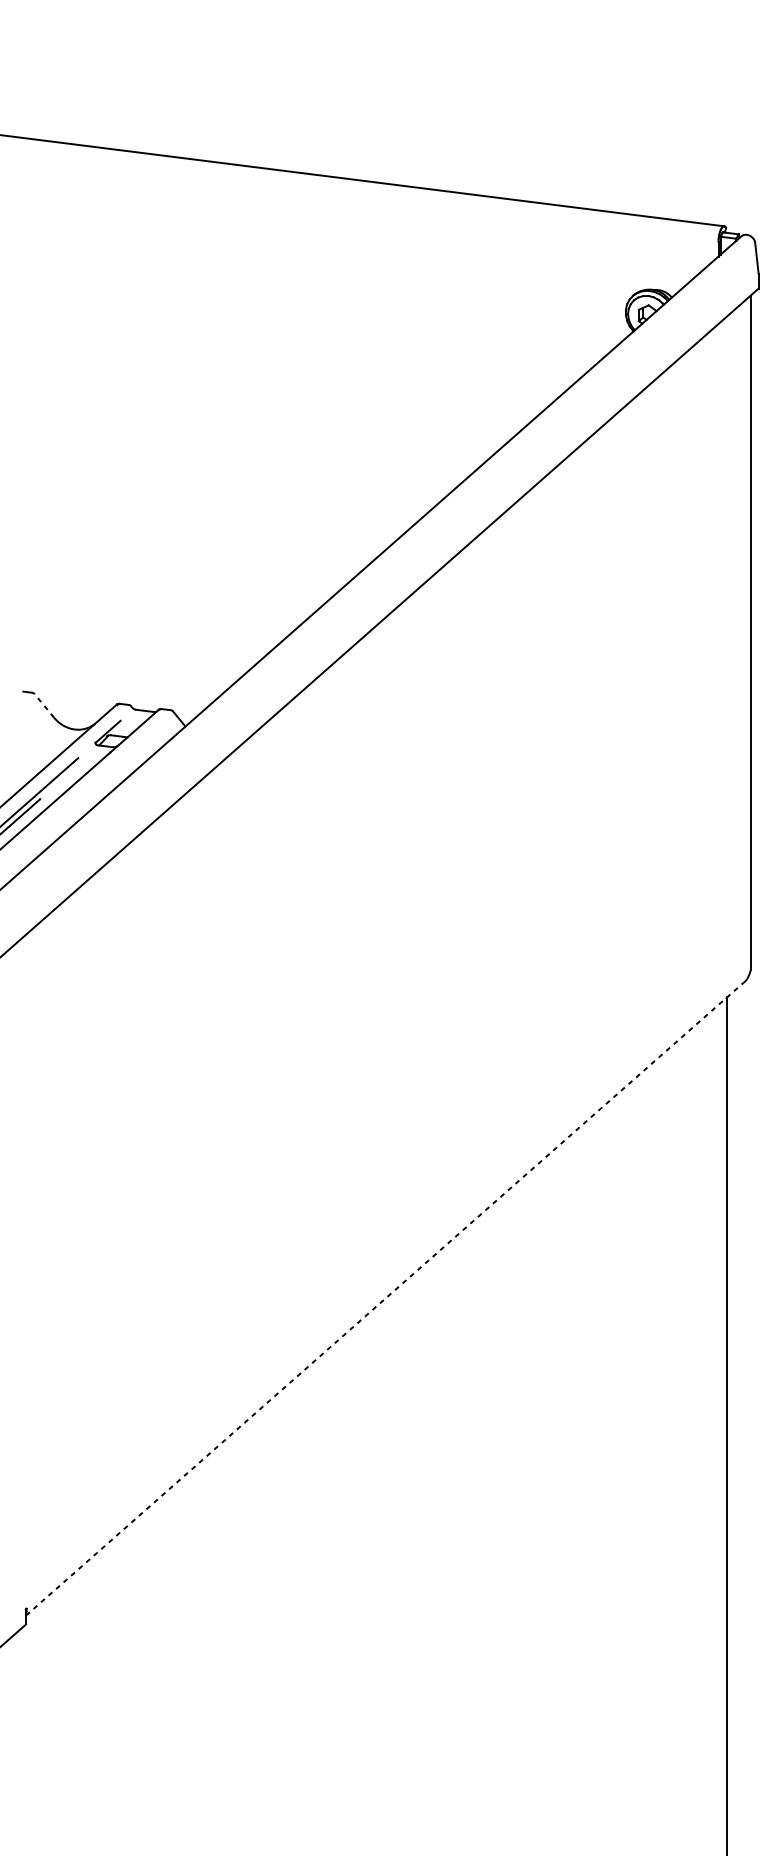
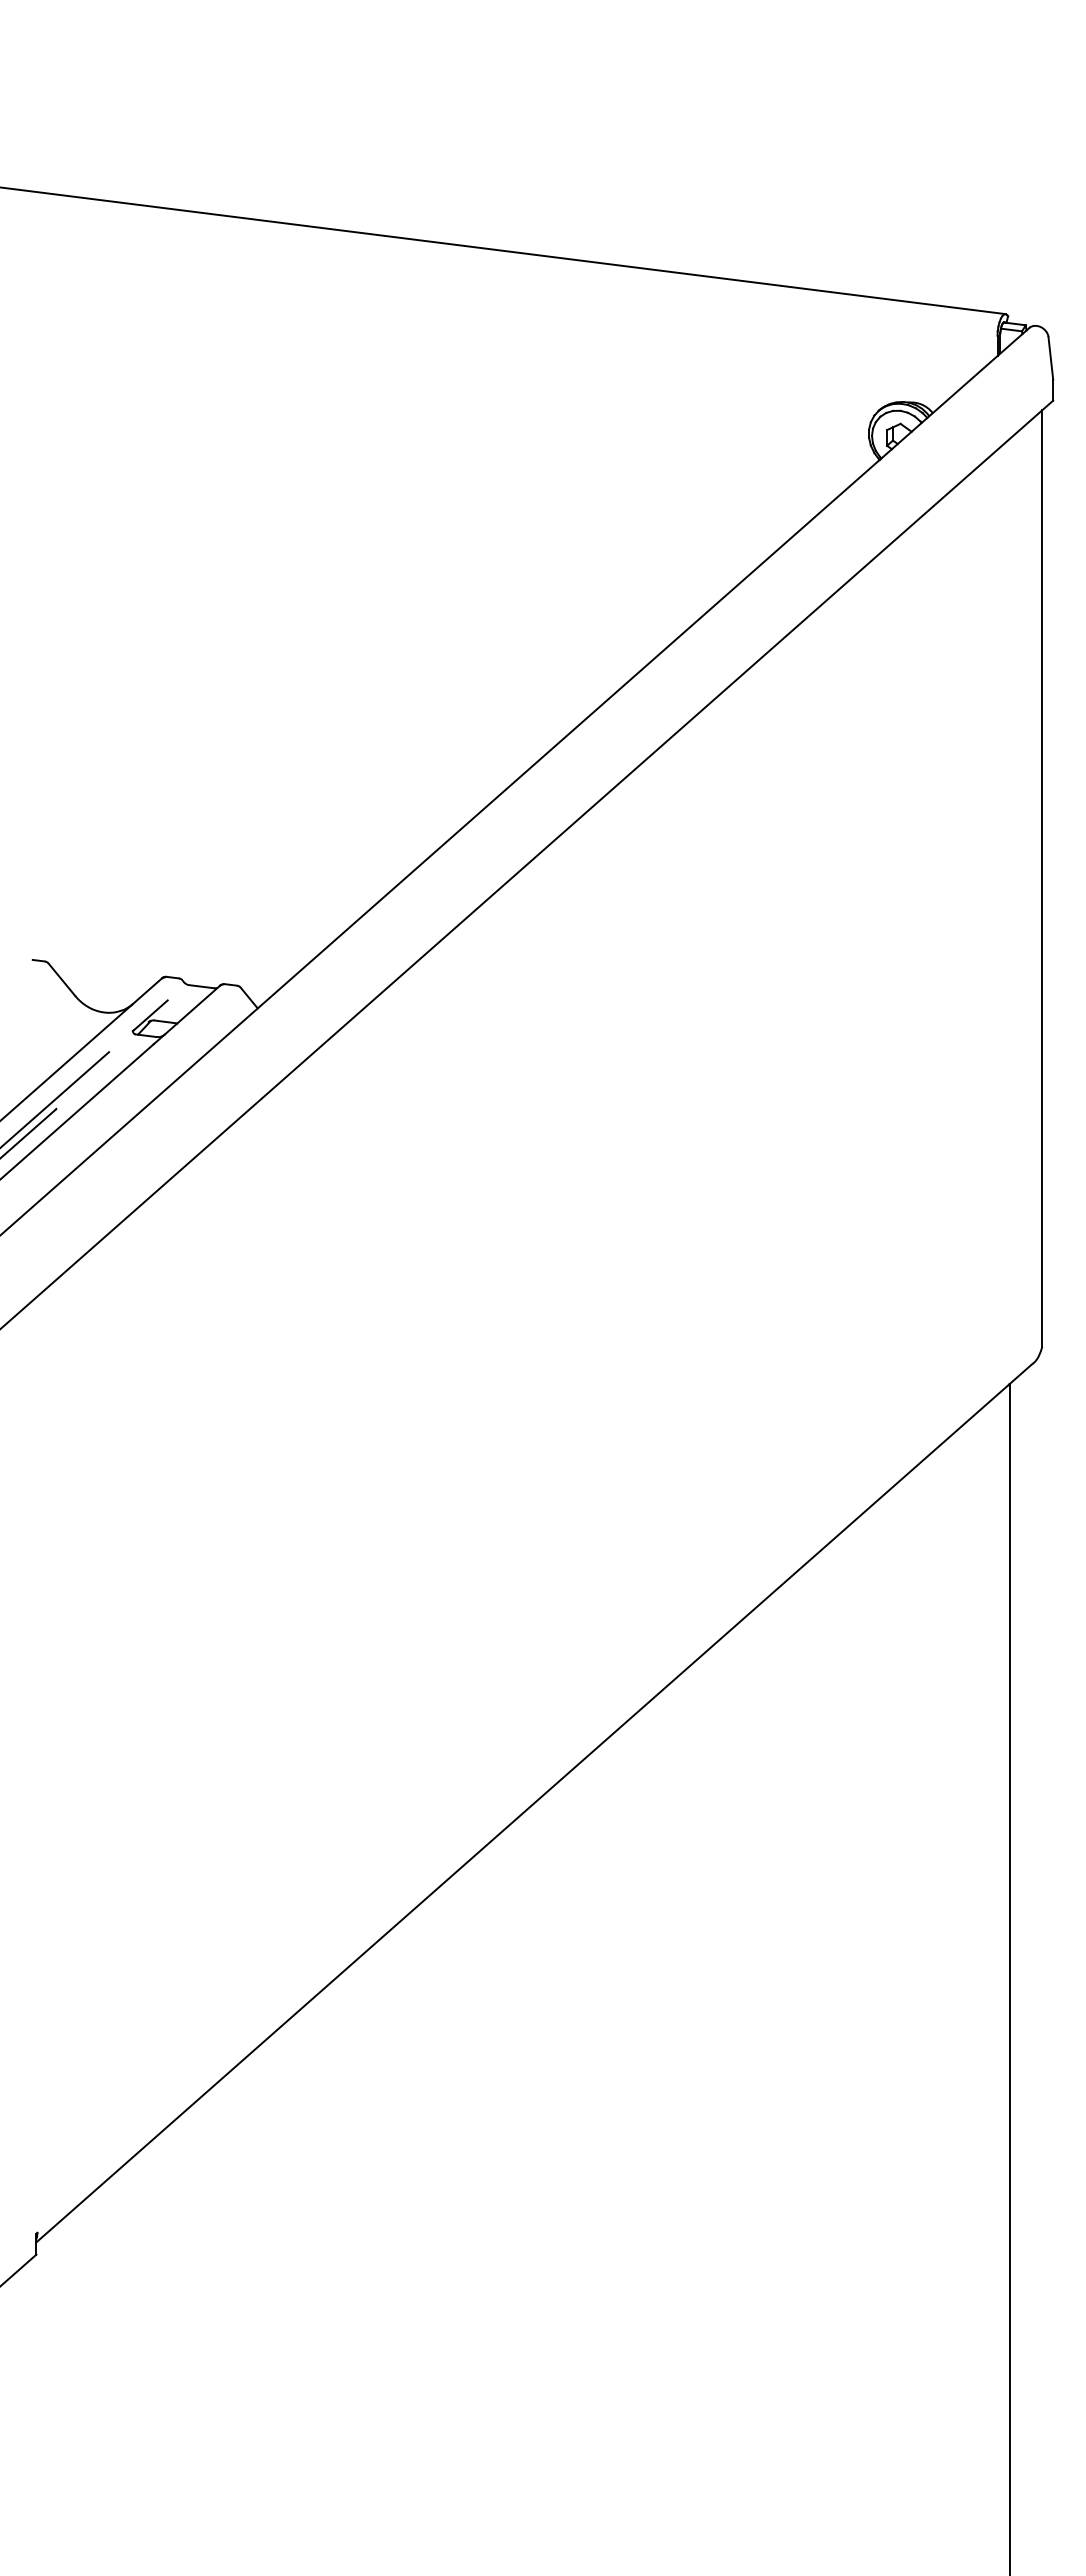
line: (44, 705) -> (61, 979), dashed -> solid
line: (384, 1299) -> (534, 1803), dashed -> solid

